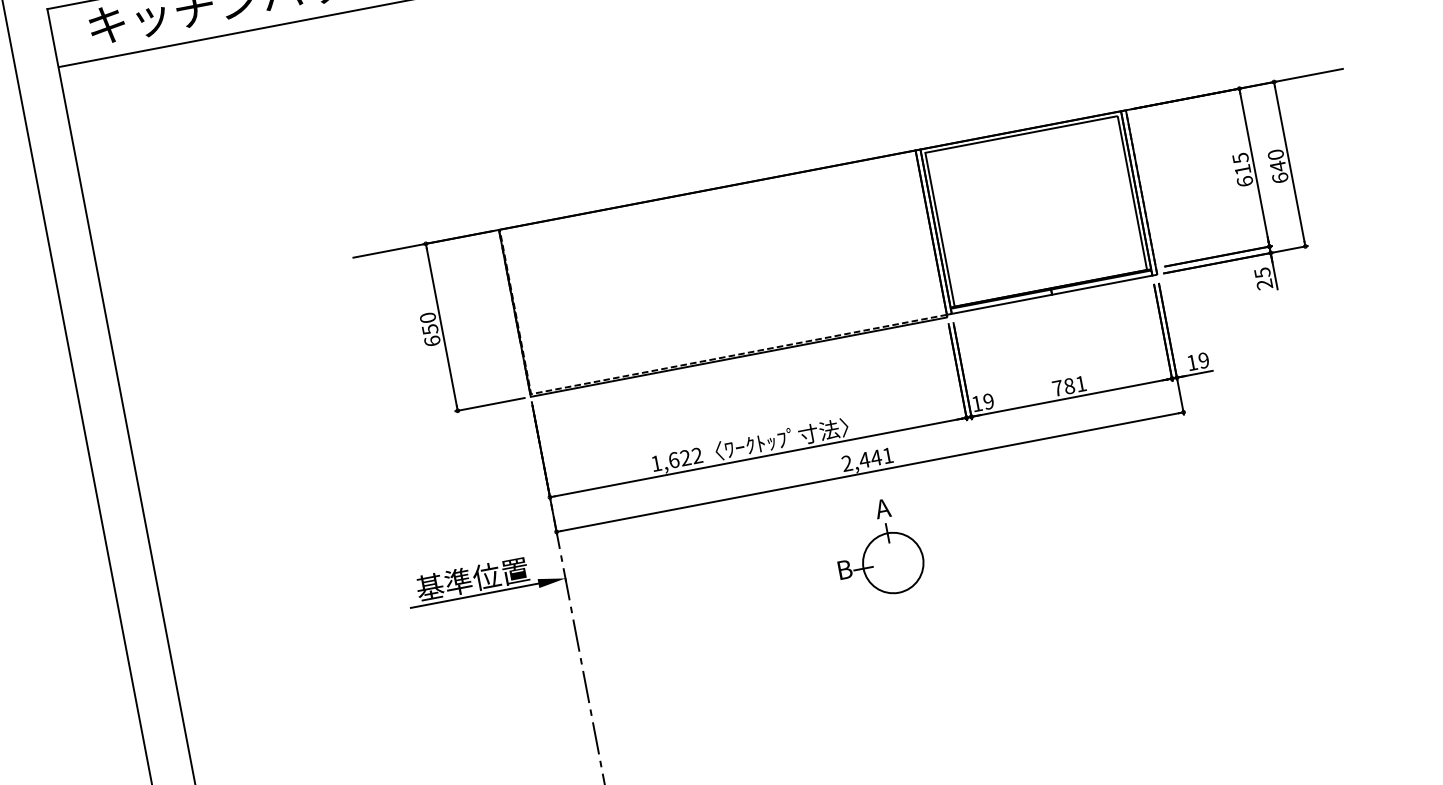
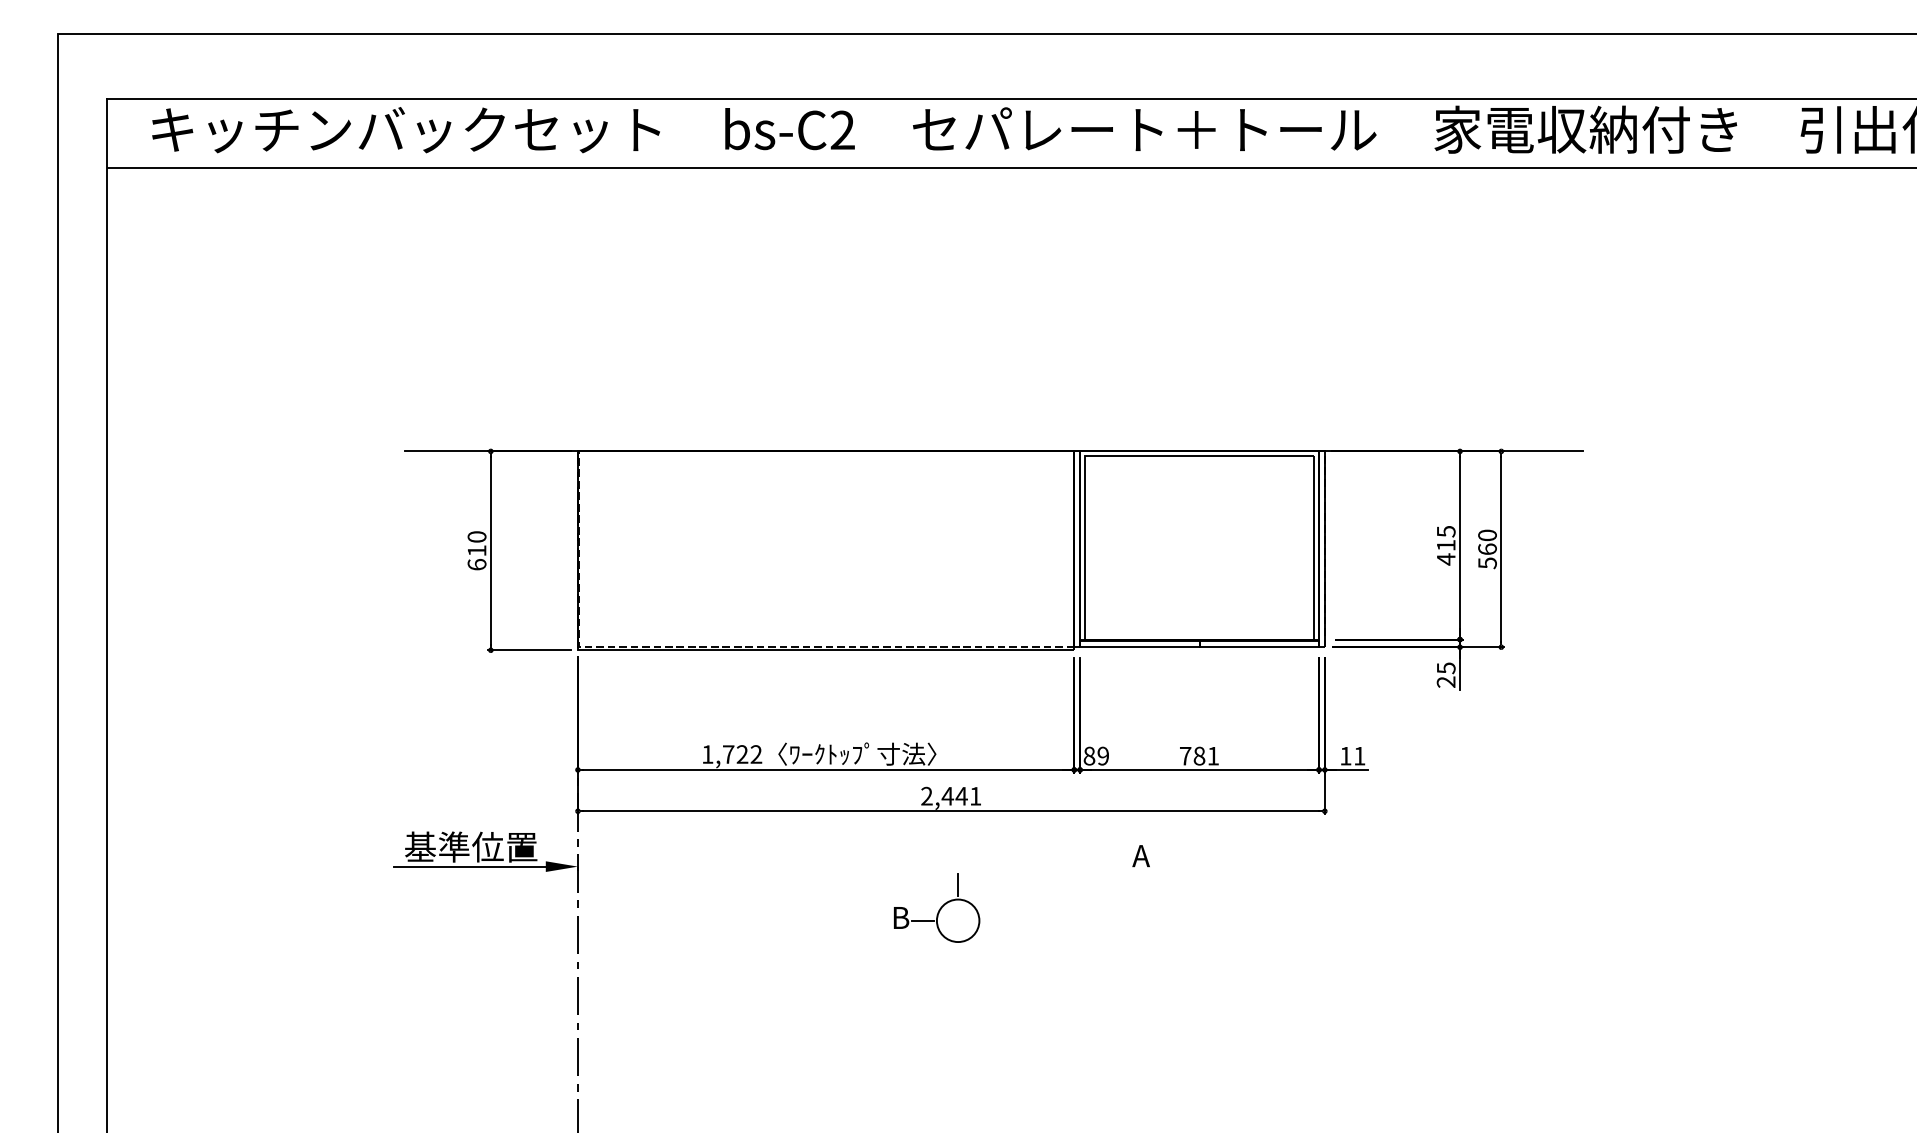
text: (1279, 172) -> (1487, 556), 640 -> 560
text: (1244, 181) -> (1445, 559), 615 -> 415
text: (430, 329) -> (477, 550), 650 -> 610
text: (1203, 360) -> (1359, 755), 19 -> 11
text: (977, 403) -> (1089, 755), 19 -> 89
text: (673, 460) -> (728, 754), 1,622 -> 1,722
text: (882, 509) -> (1140, 856), moved
circle: (892, 562) -> (957, 920), size x0.6

